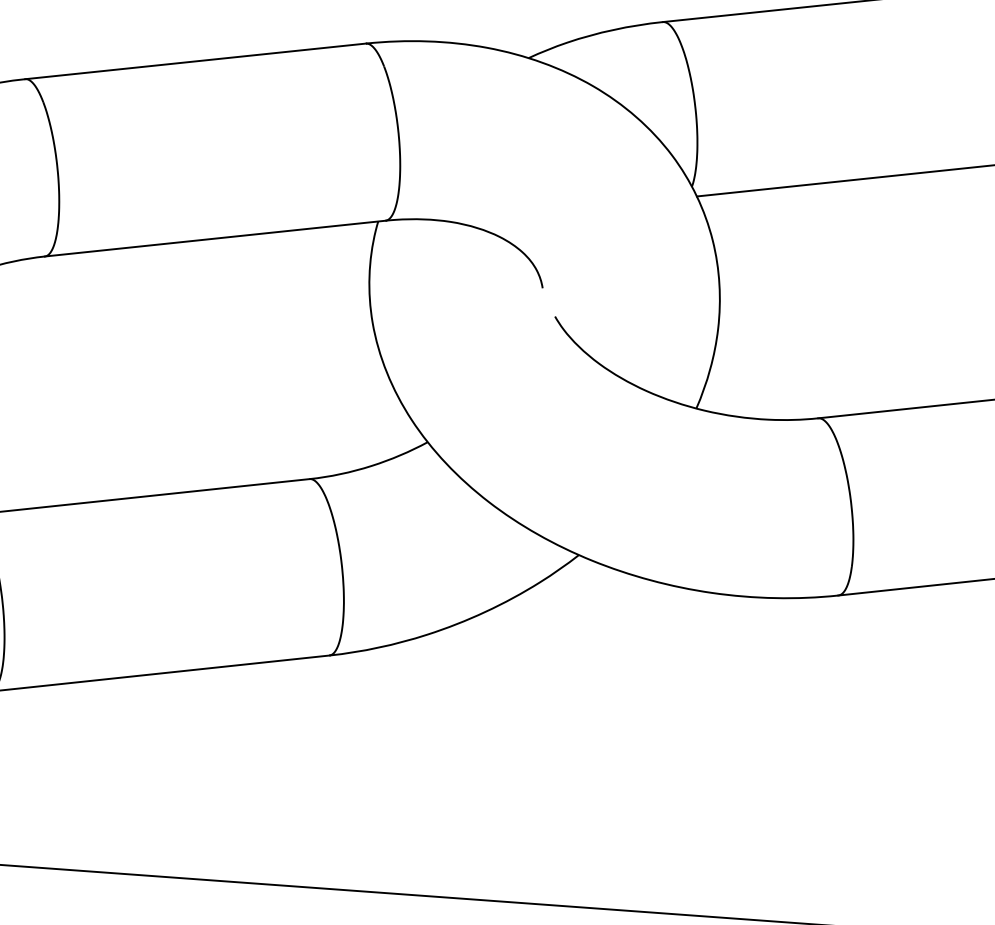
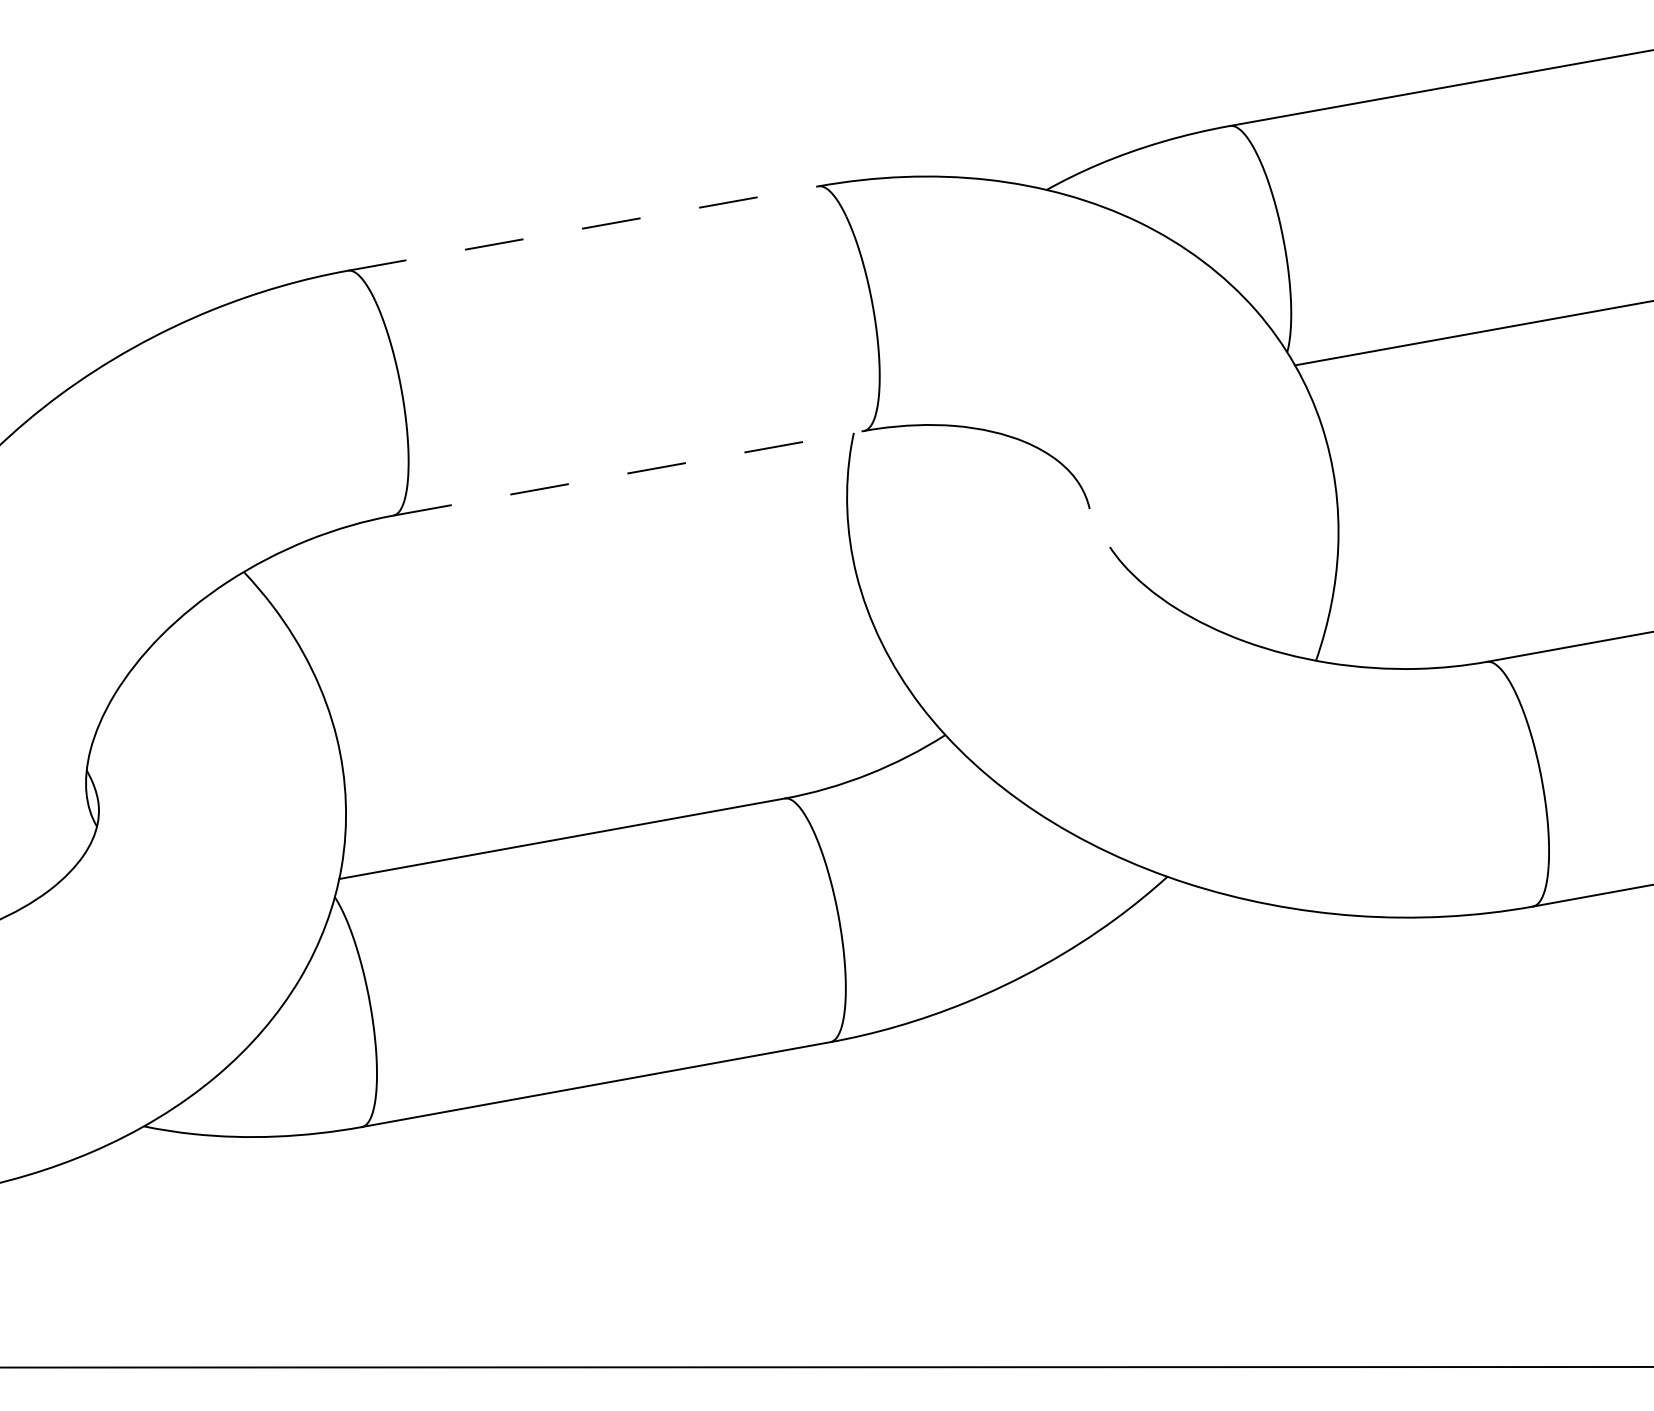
line: (195, 61) -> (583, 228), solid -> dashed
line: (215, 238) -> (629, 473), solid -> dashed

